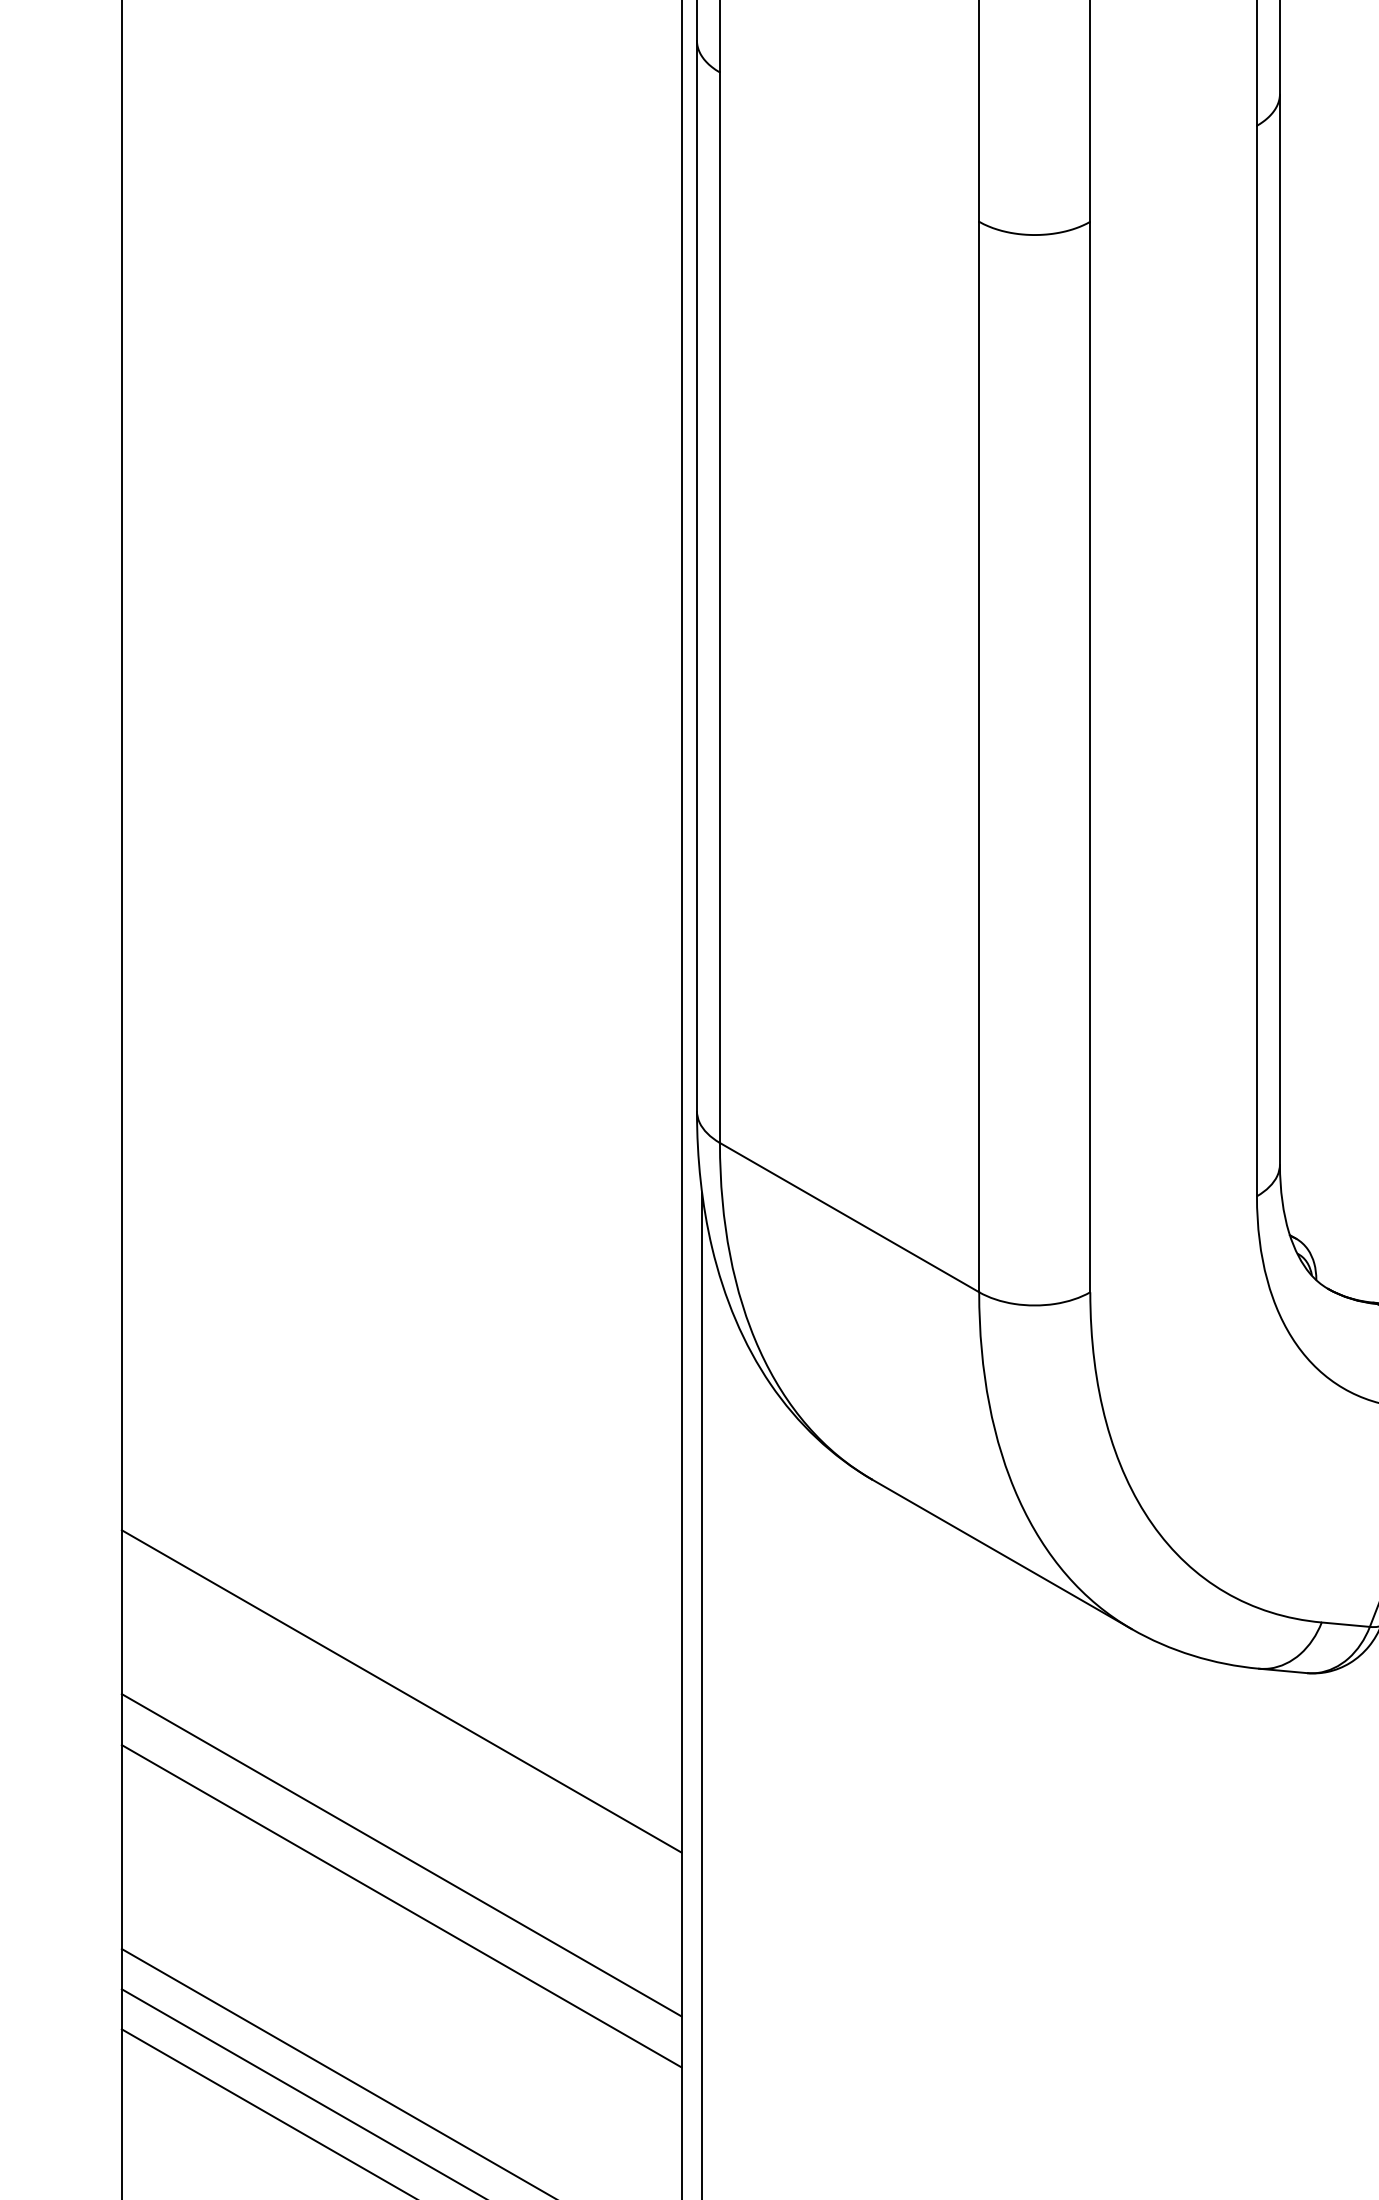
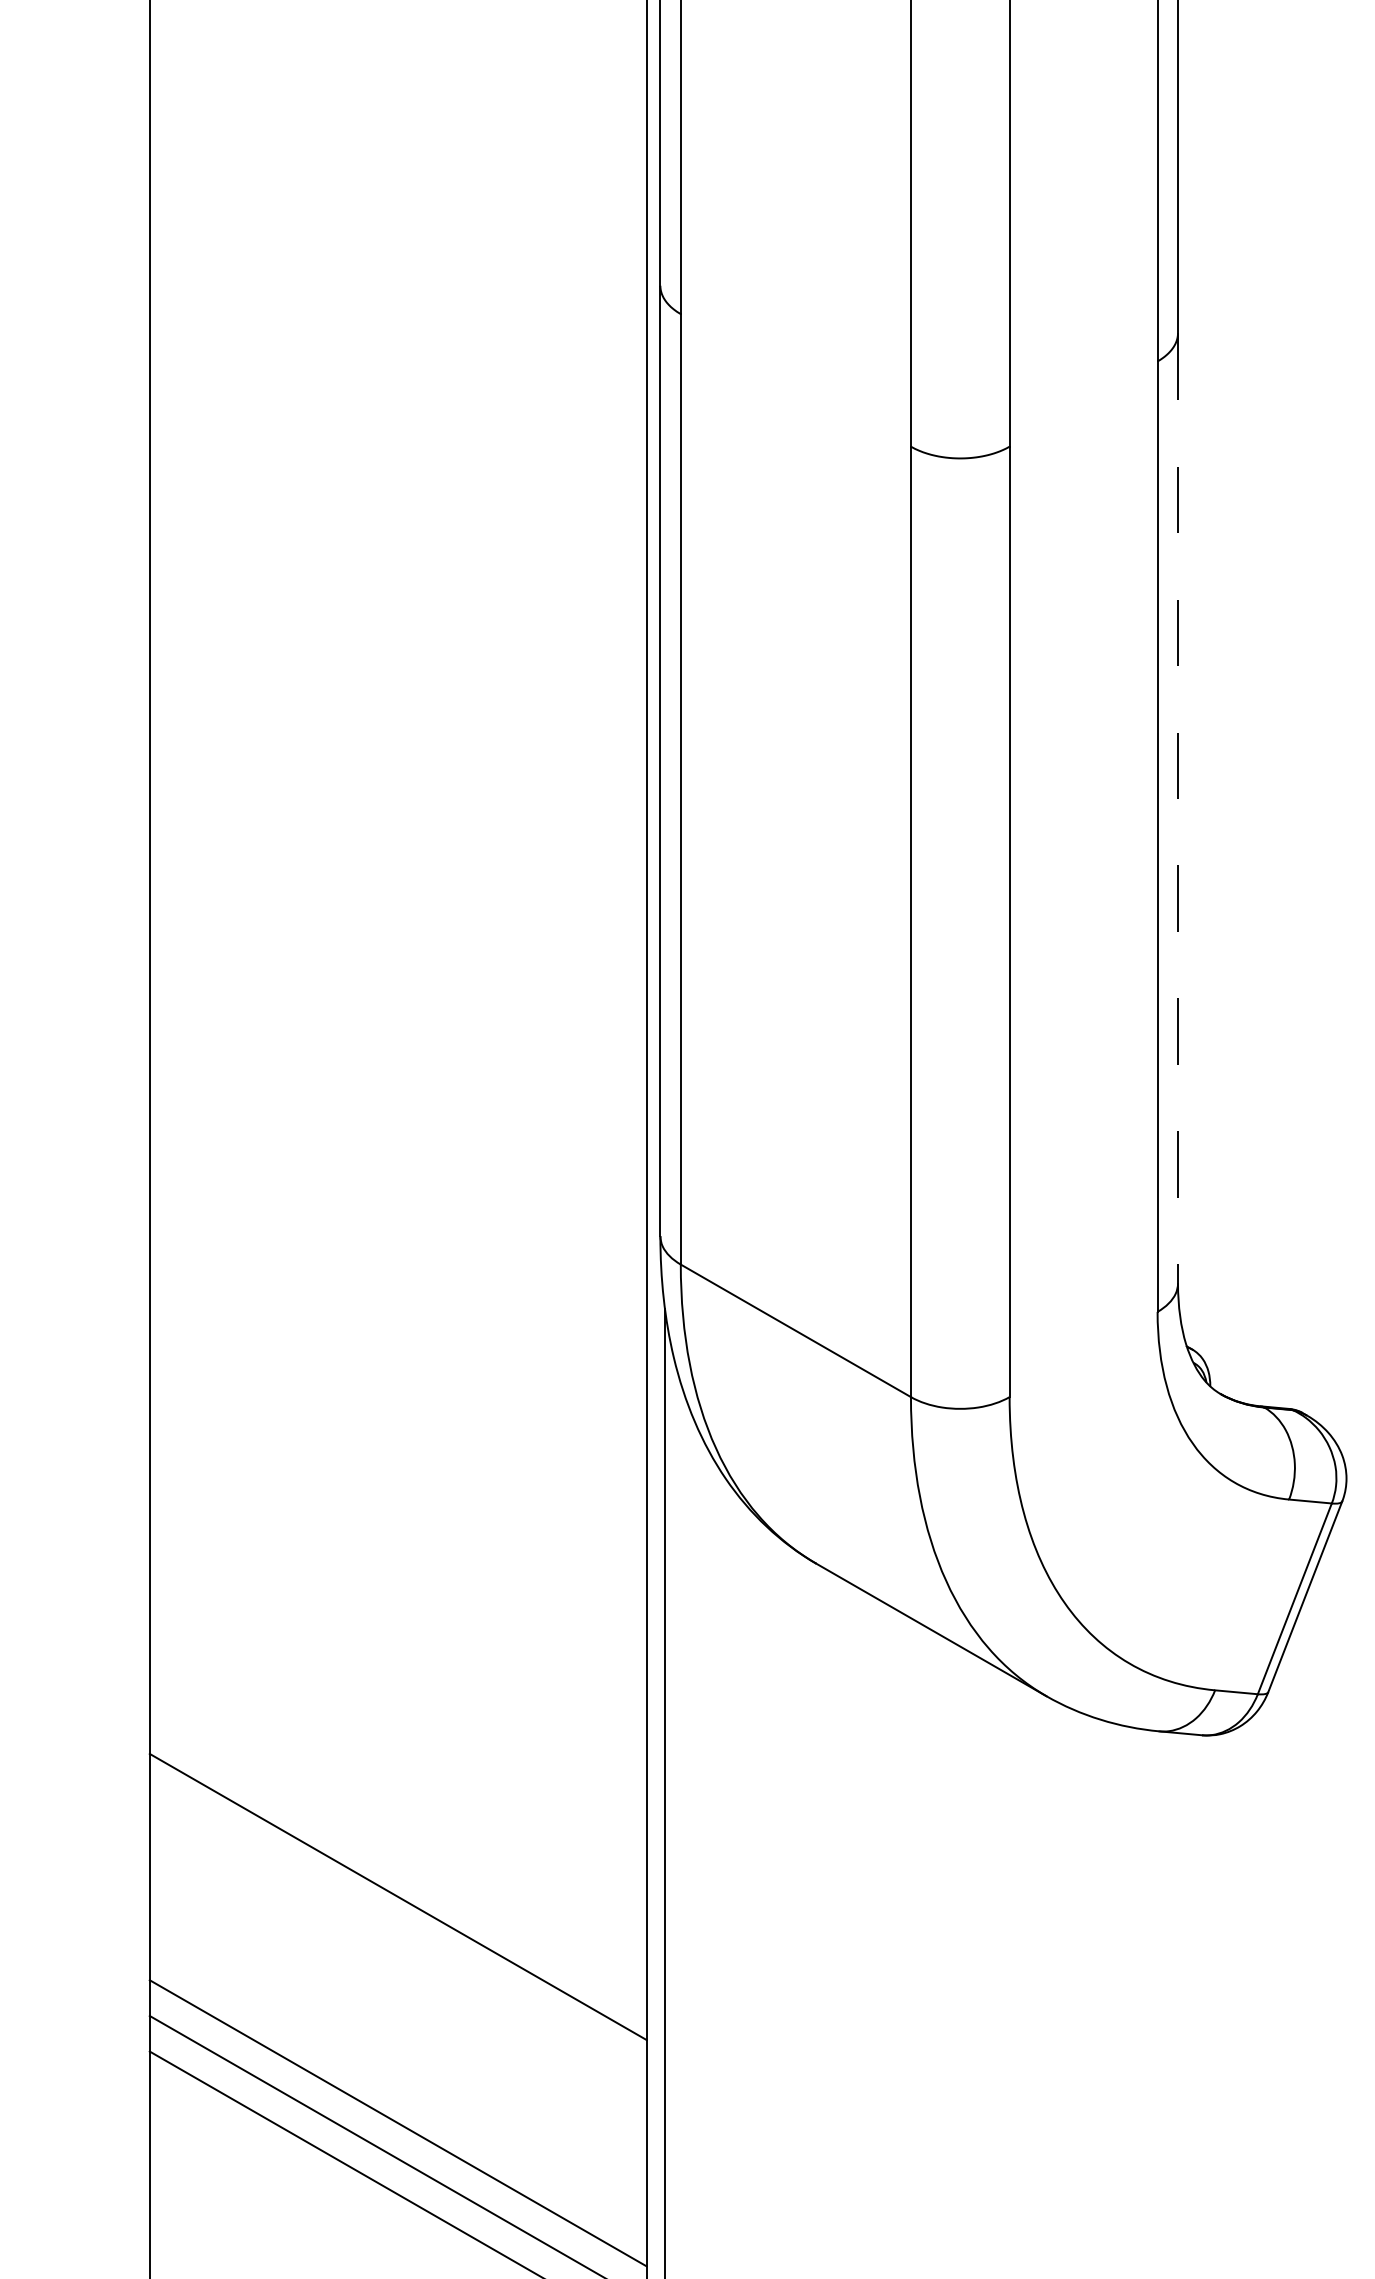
line: (1280, 629) -> (1178, 808), solid -> dashed
line: (400, 1691) -> (397, 1751), removed
line: (400, 1906) -> (397, 1942), removed

